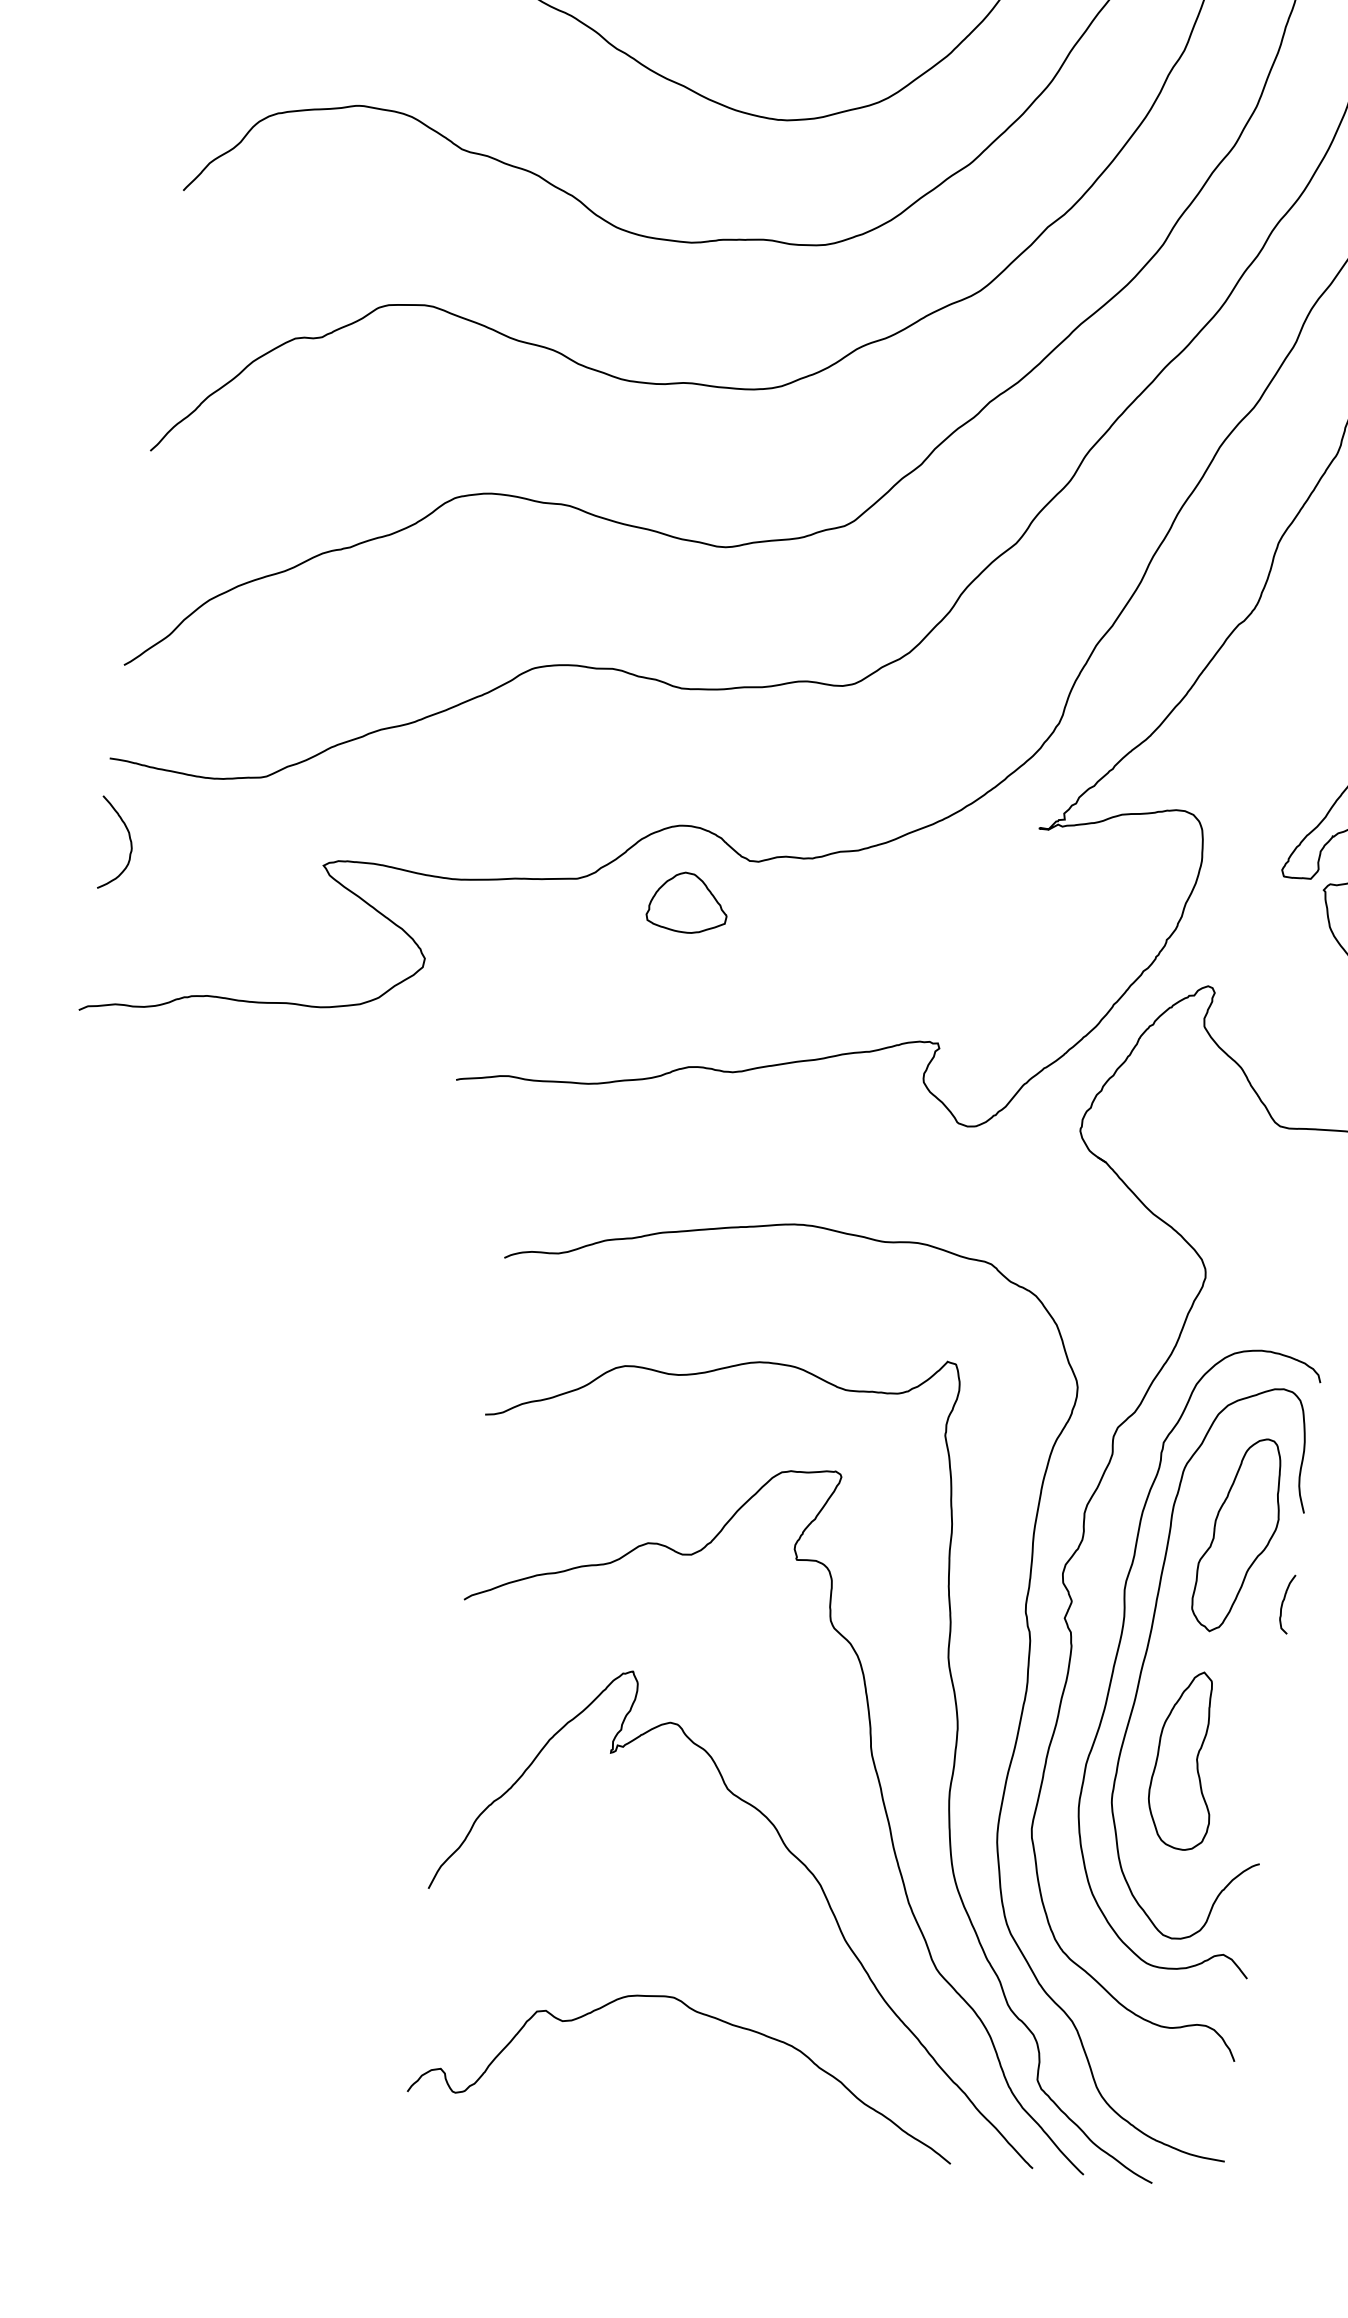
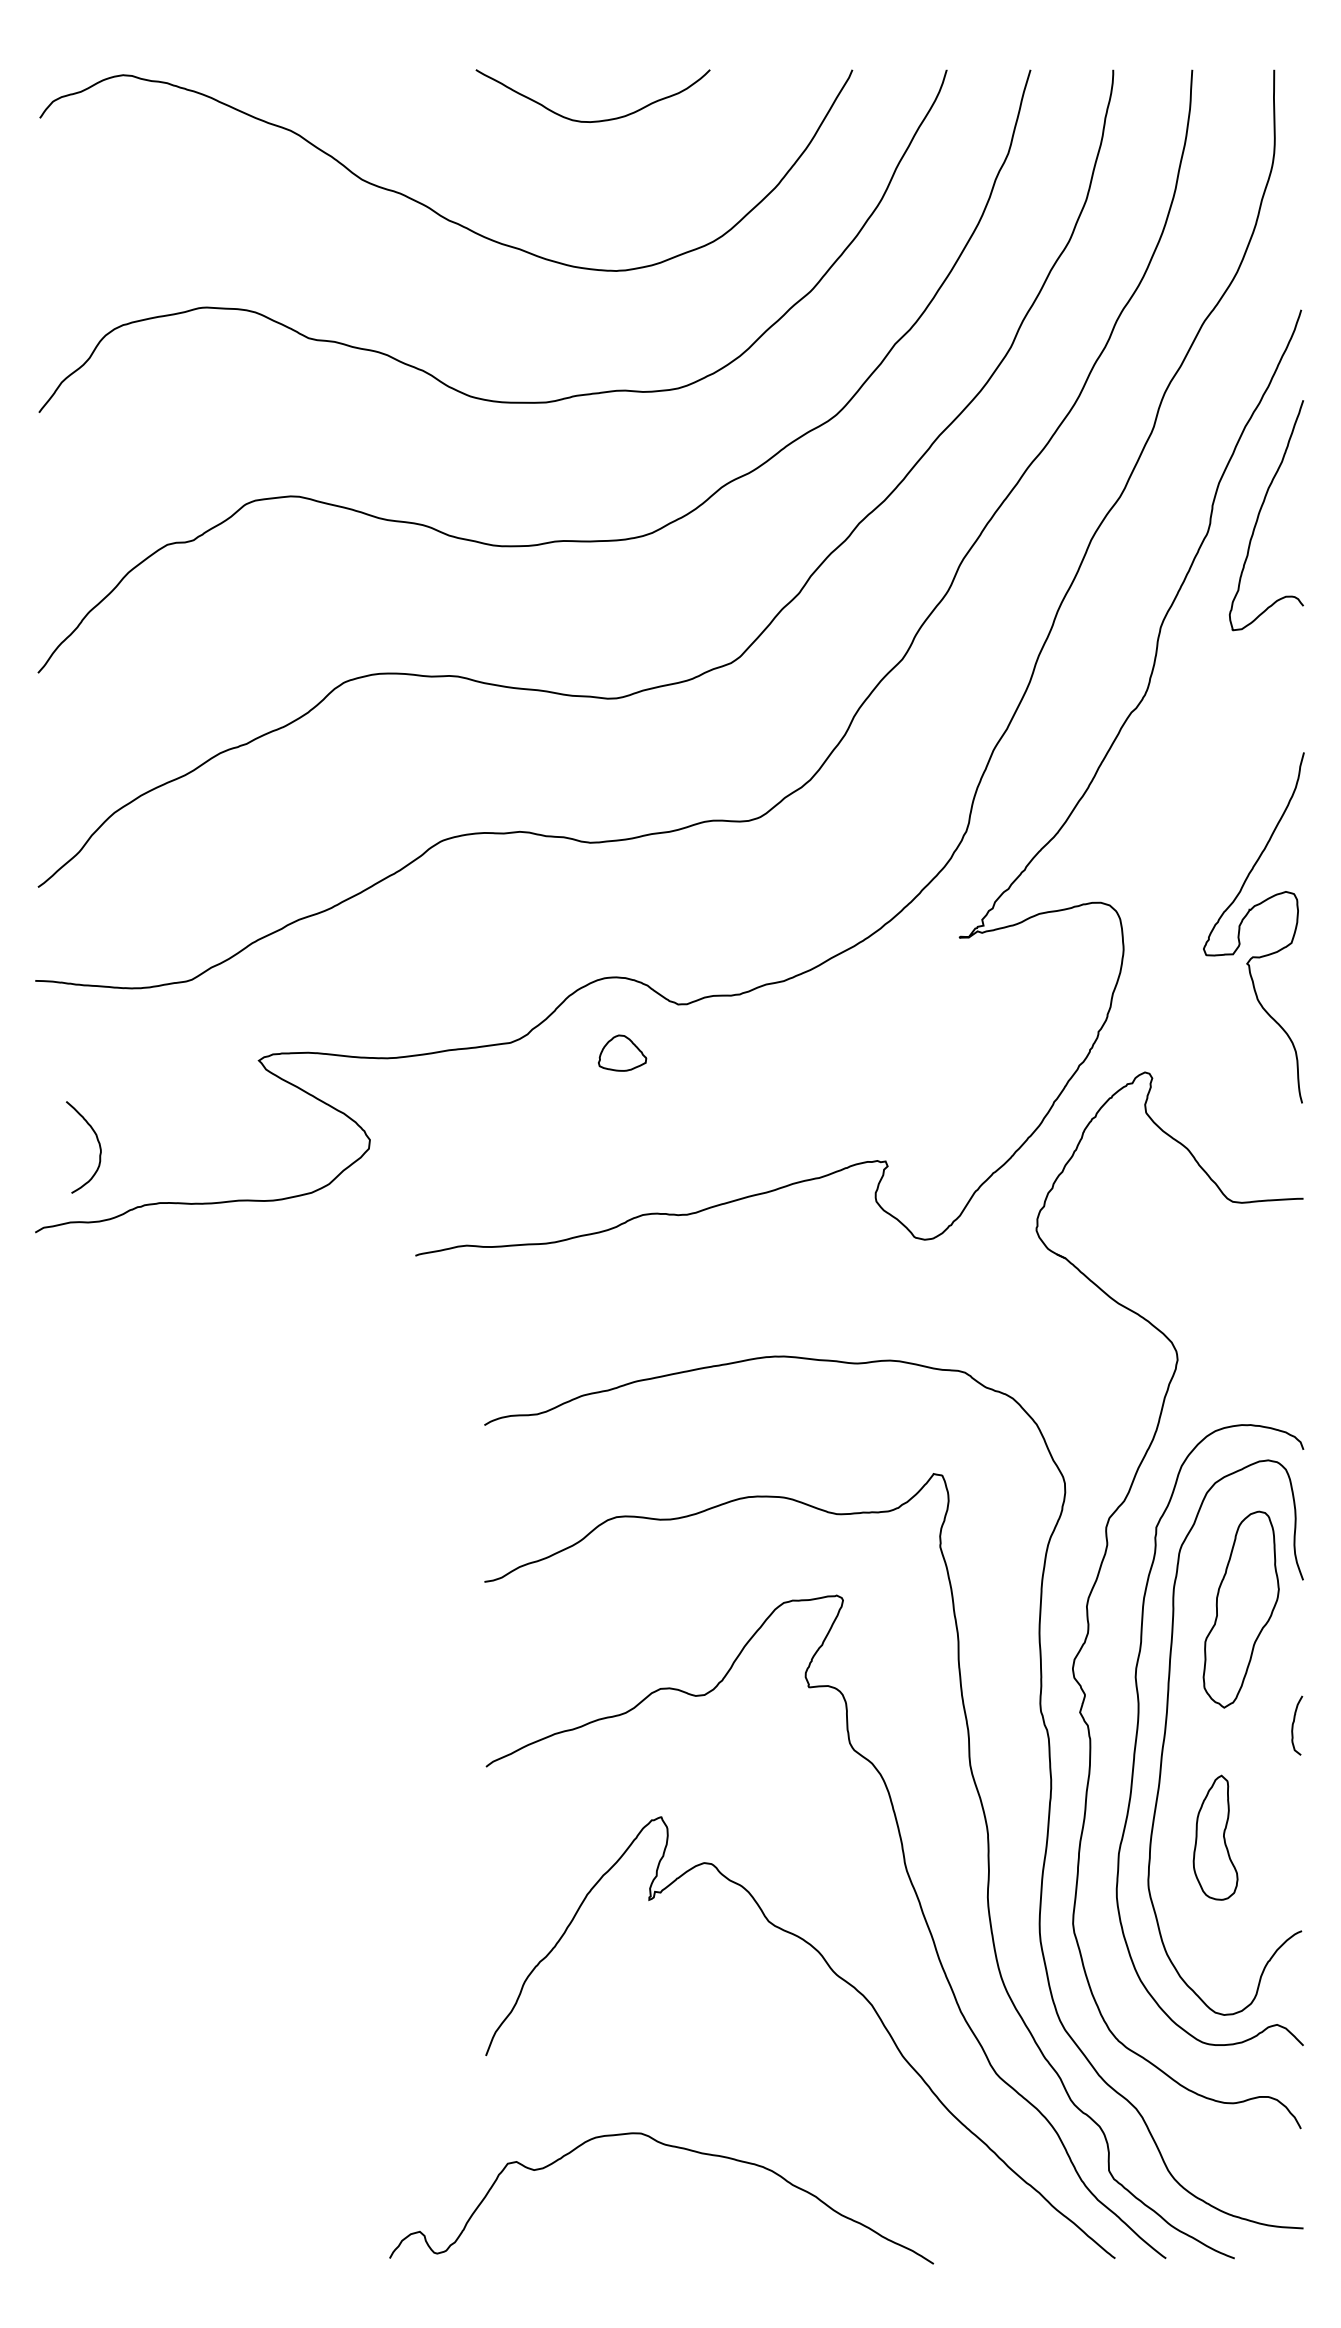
curve: (129, 839) -> (97, 1141), moved
part: (688, 902) -> (622, 1052), size x0.6
curve: (1283, 1603) -> (1293, 1725), moved
part: (1184, 1759) -> (1215, 1837), size x0.7
curve: (703, 2015) -> (672, 2147), moved

